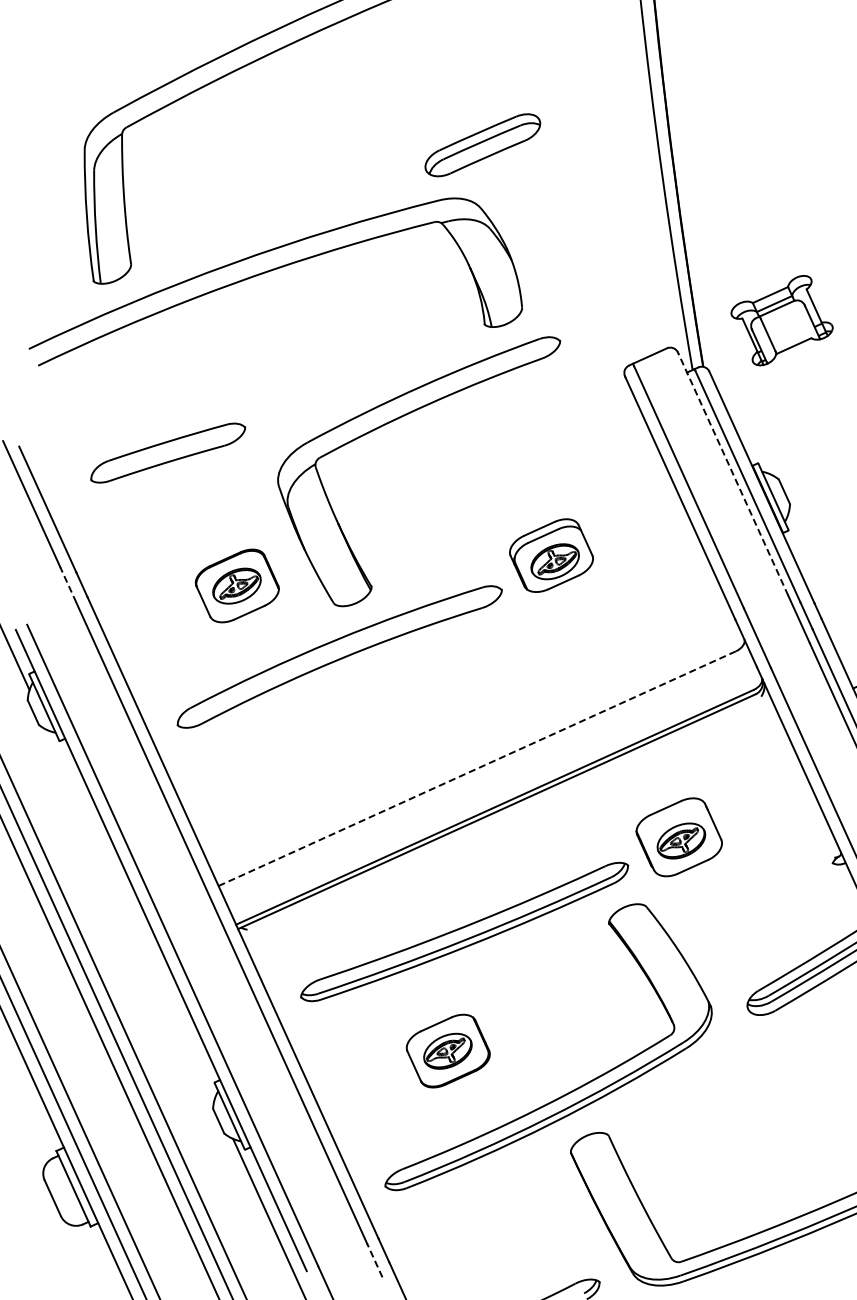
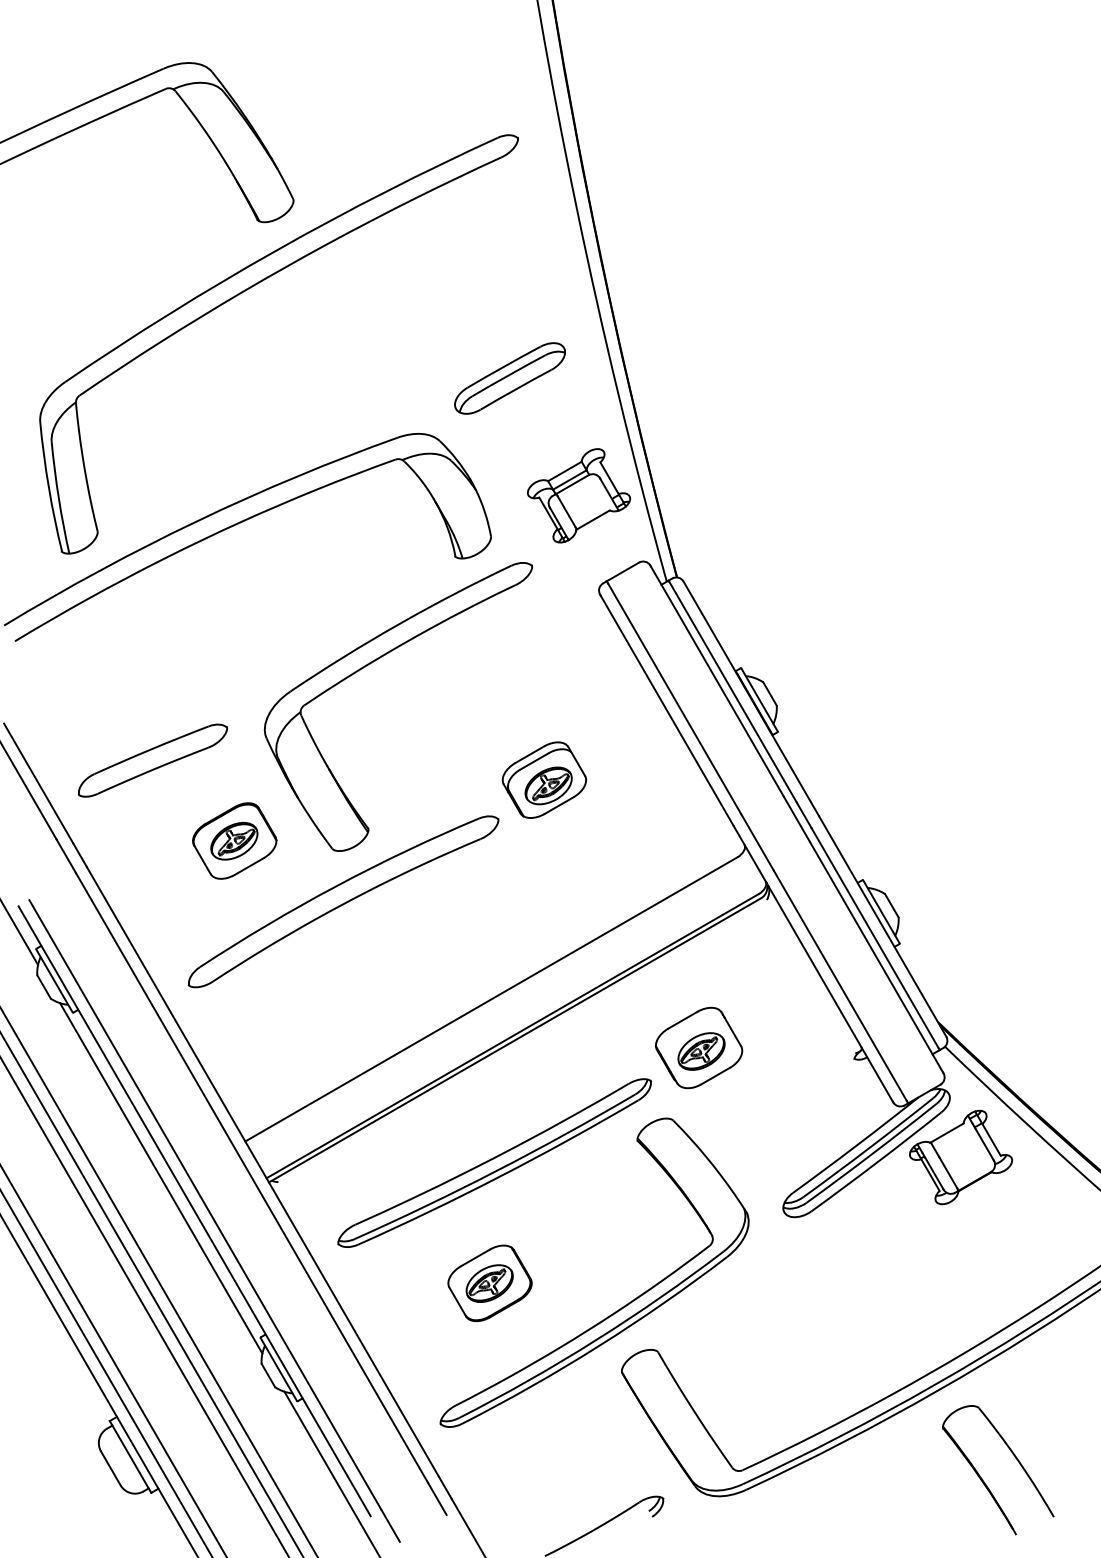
part: (482, 145) -> (509, 378), moved
part: (781, 320) -> (578, 495), moved
part: (167, 453) -> (152, 760), moved
line: (733, 474) -> (717, 681), dashed -> solid
line: (68, 583) -> (66, 855), dashed -> solid
line: (477, 768) -> (491, 999), dashed -> solid
line: (131, 914) -> (161, 1178), added
line: (375, 1260) -> (437, 1498), dashed -> solid

